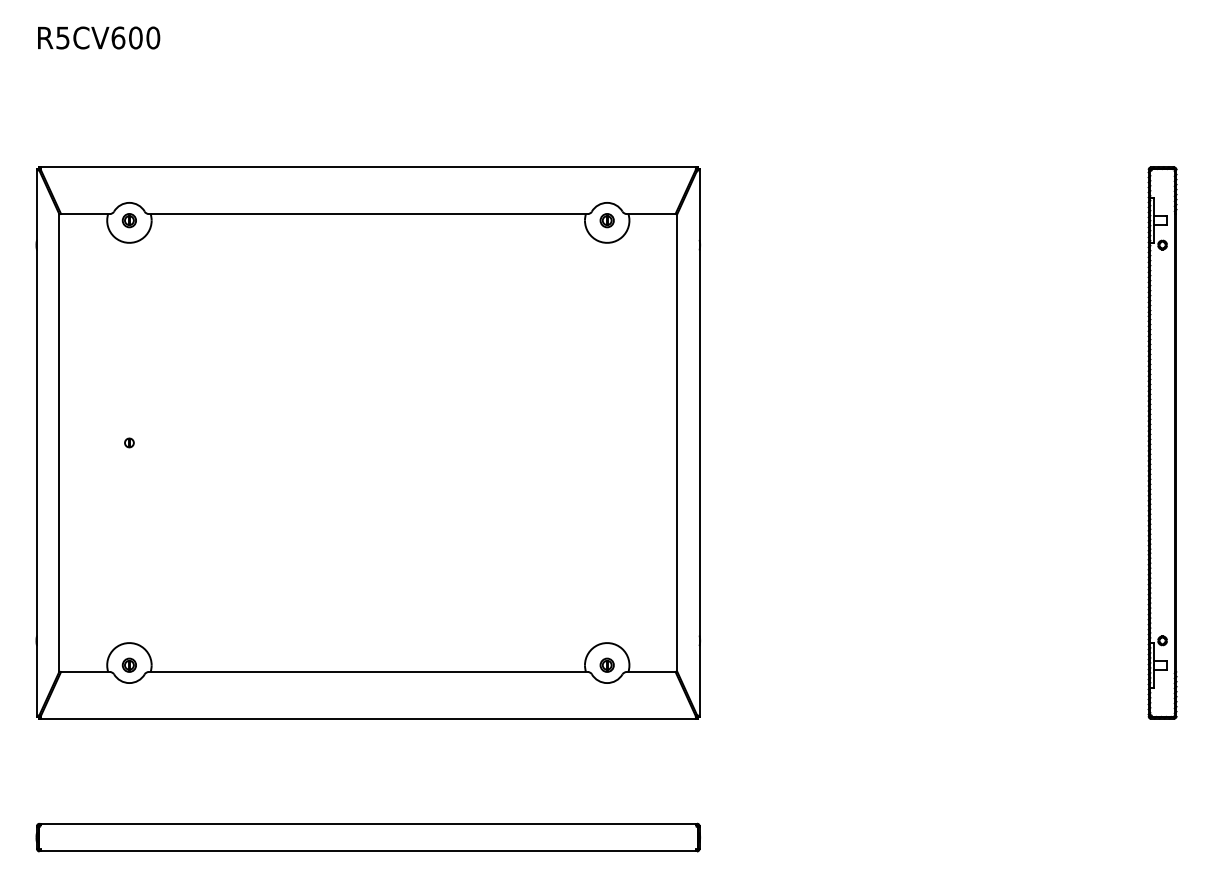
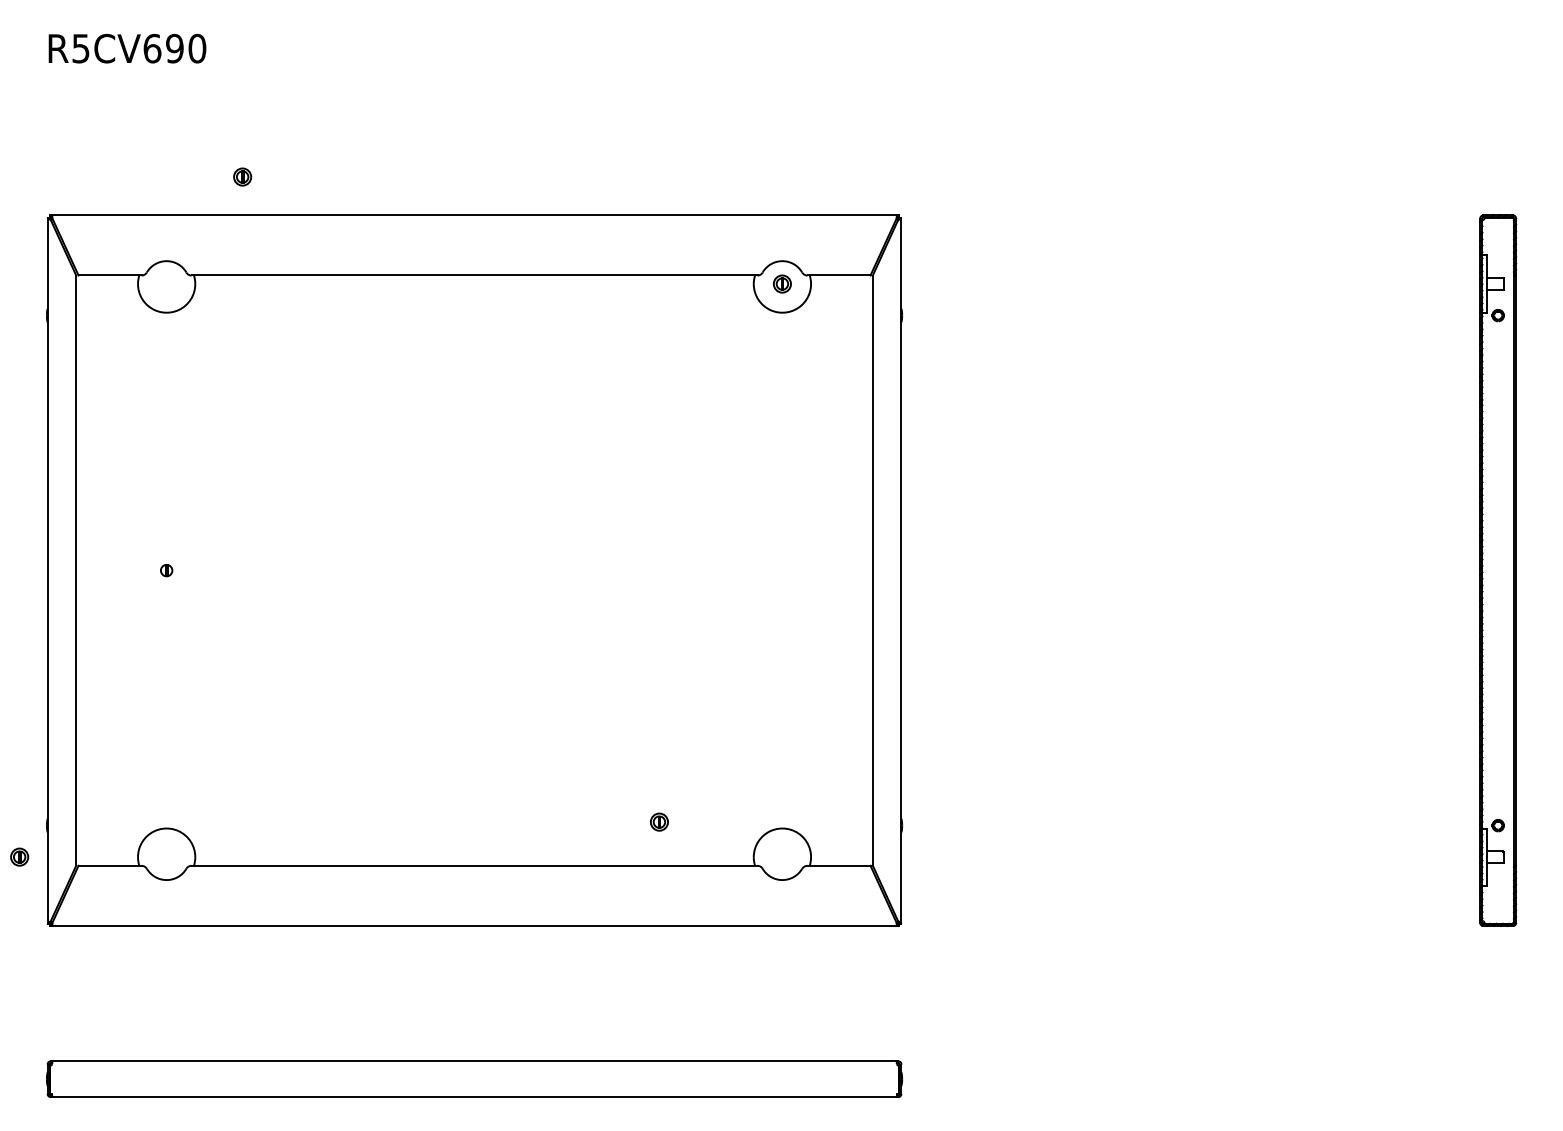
text: (135, 37) -> (174, 48), R5CV600 -> R5CV690
part: (129, 220) -> (242, 176), moved
part: (129, 664) -> (19, 856), moved
part: (607, 664) -> (659, 821), moved

